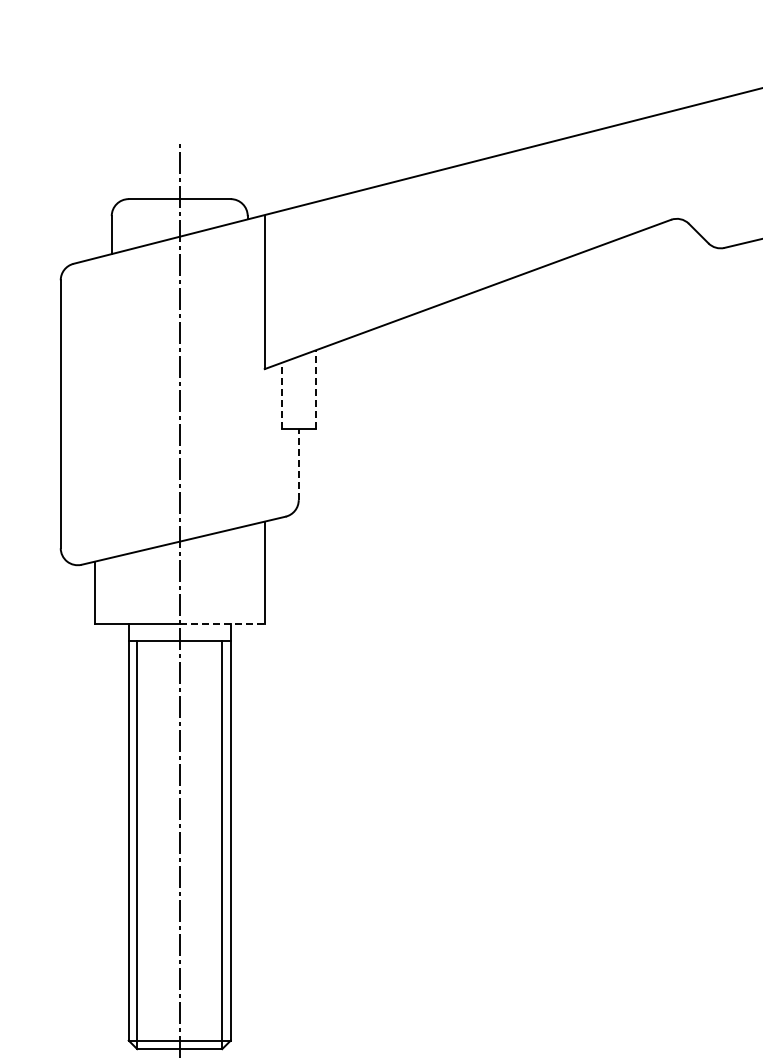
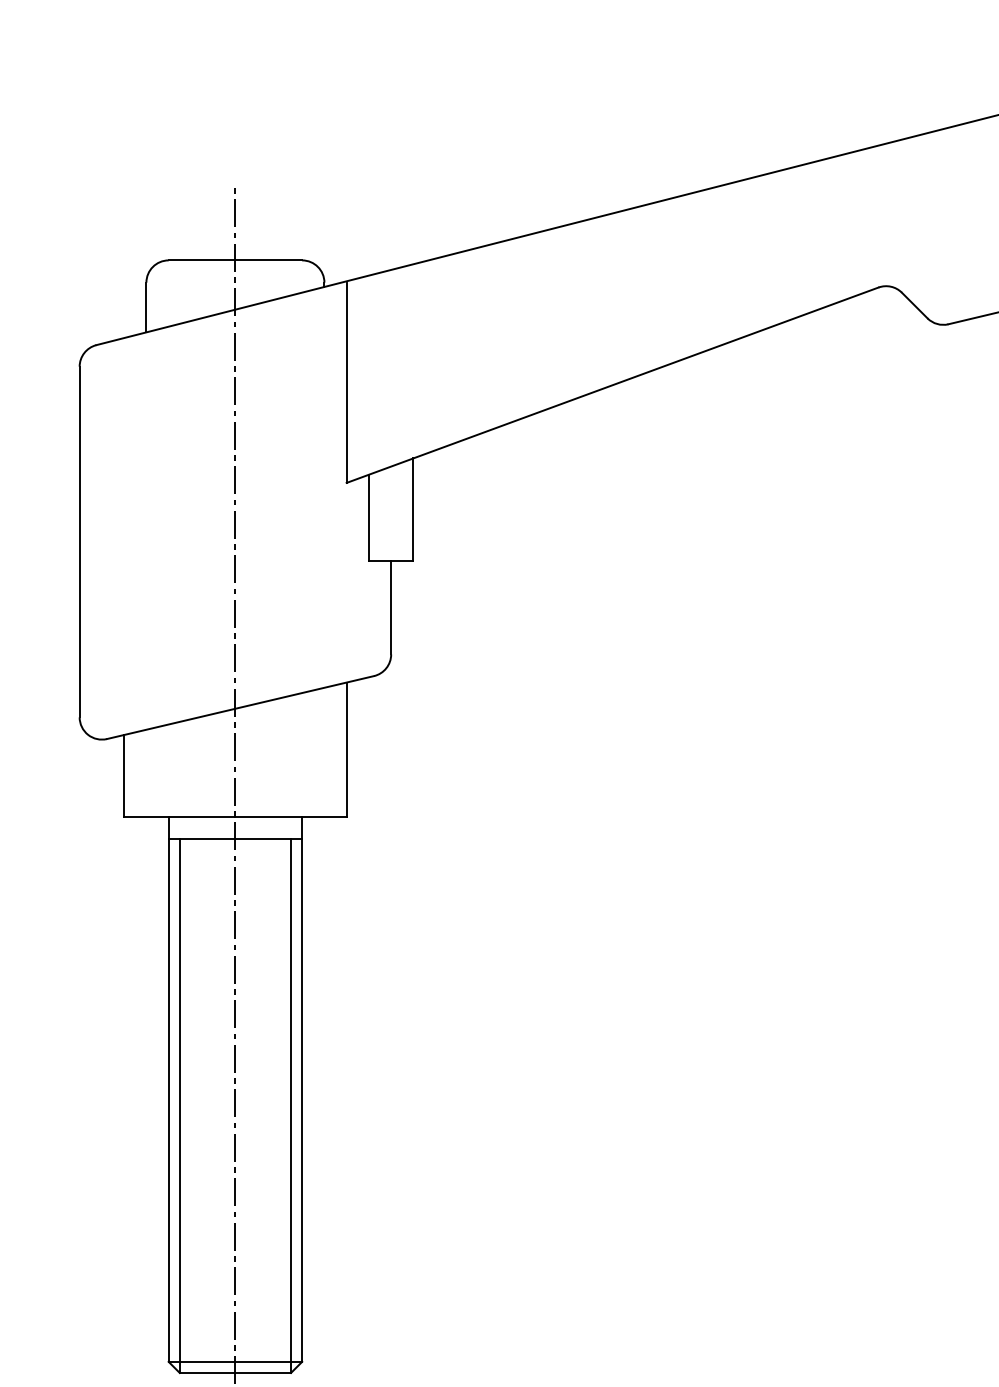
line: (315, 389) -> (413, 509), dashed -> solid
line: (281, 395) -> (368, 517), dashed -> solid
line: (298, 464) -> (390, 607), dashed -> solid
line: (222, 624) -> (291, 817), dashed -> solid

